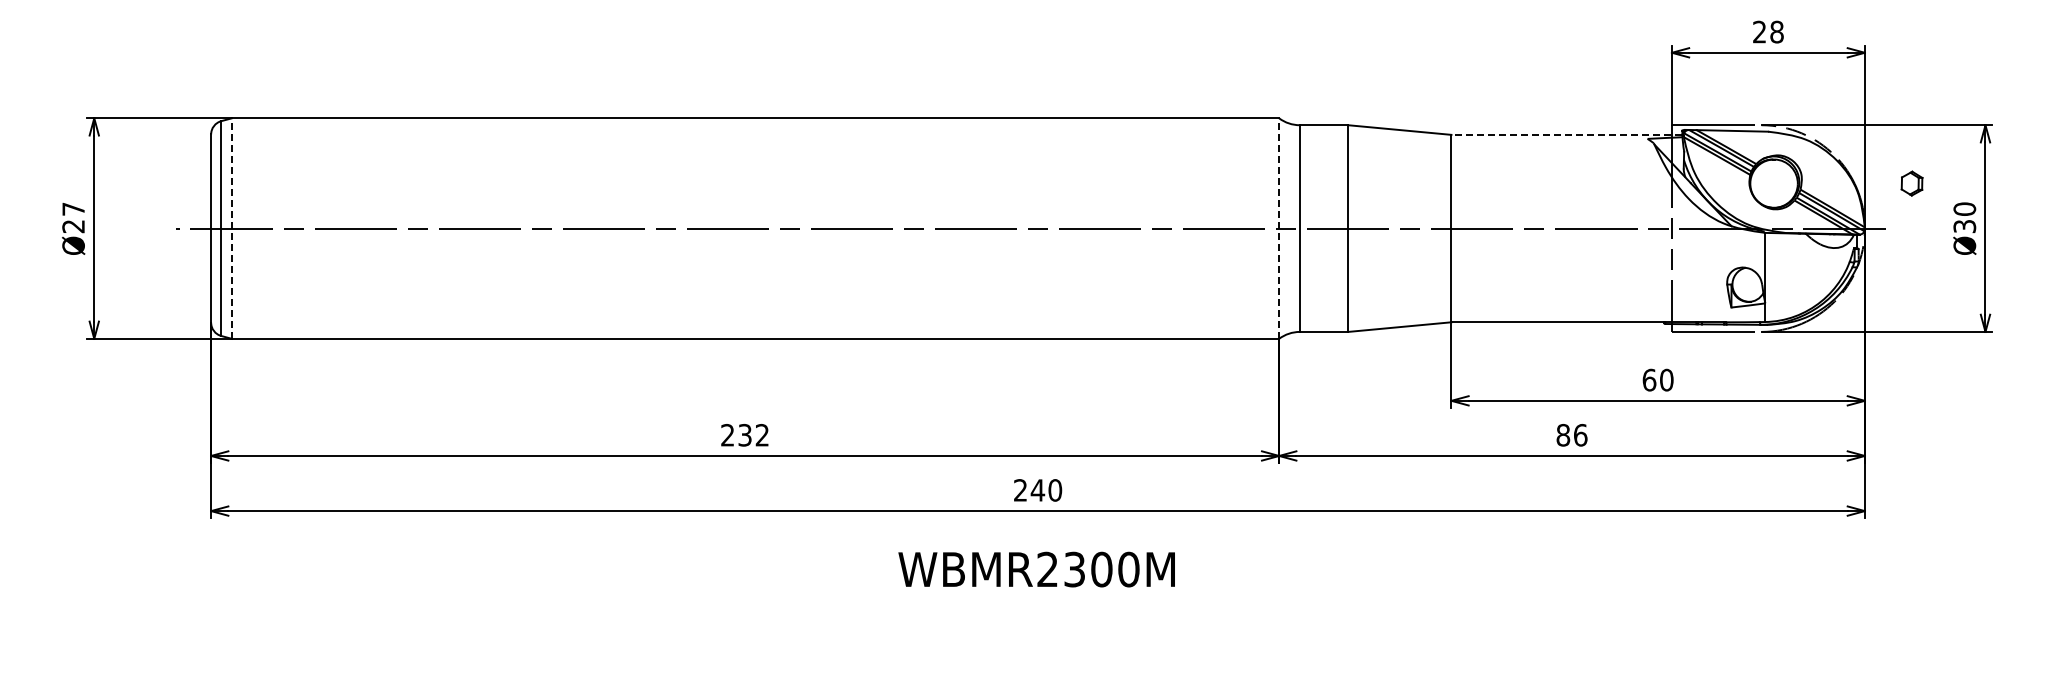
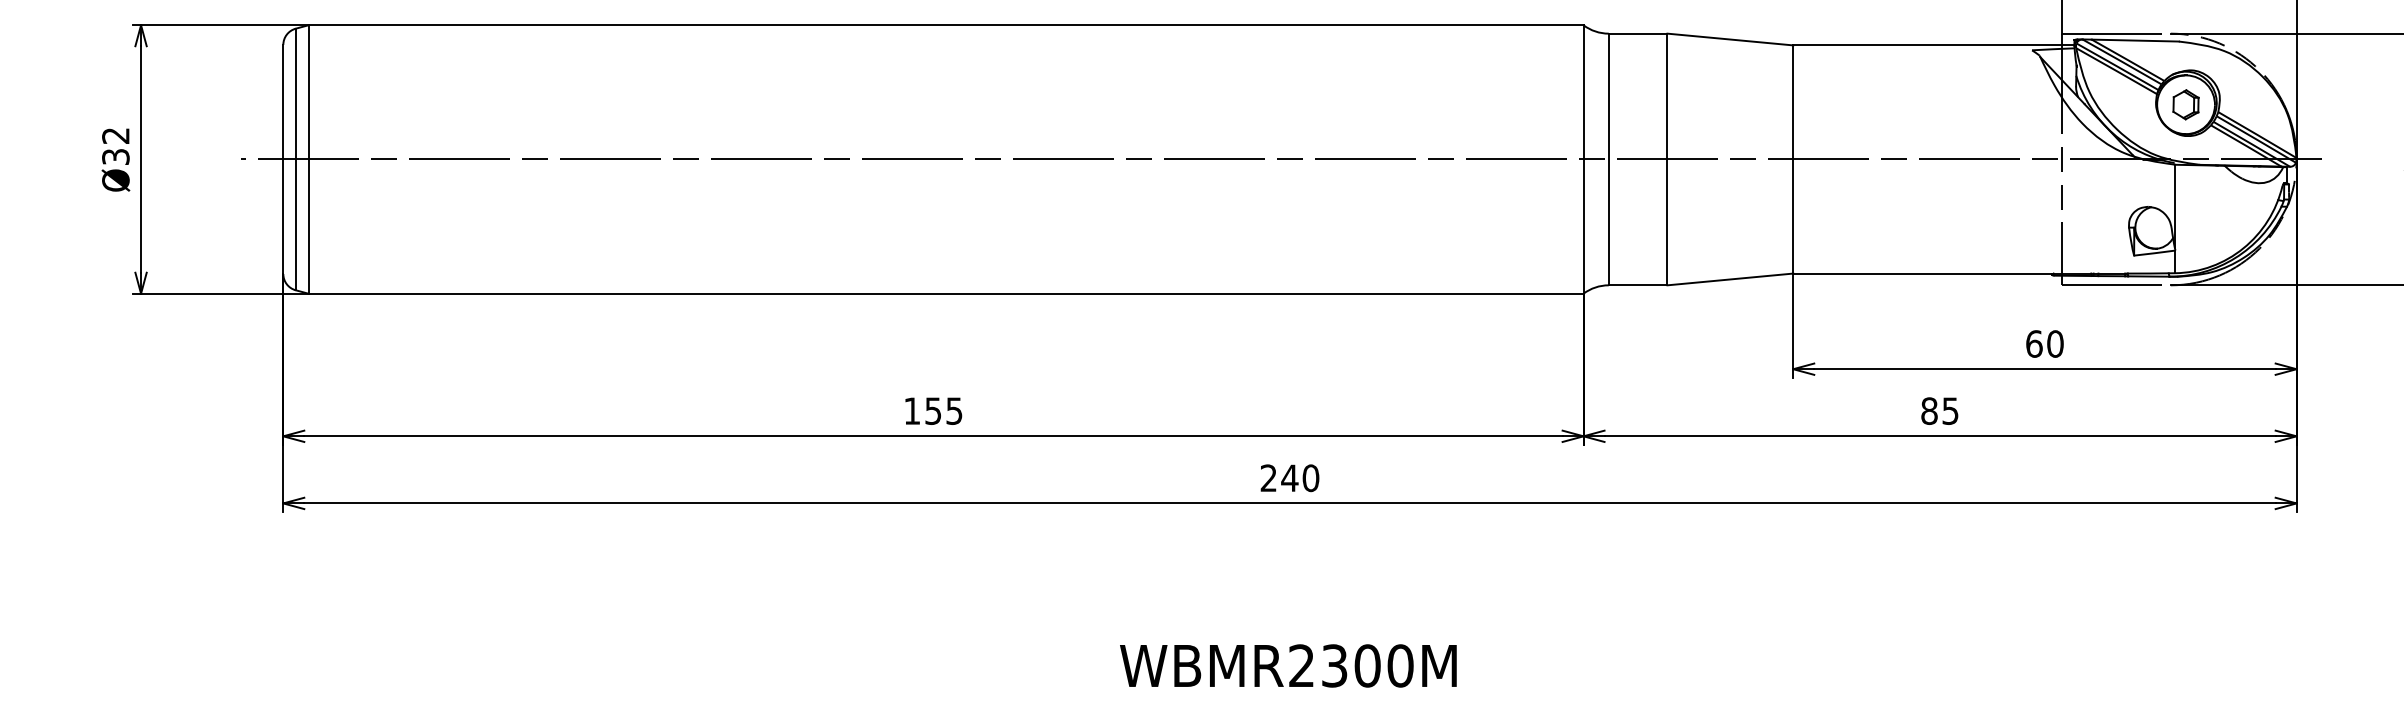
line: (1566, 134) -> (1933, 44), dashed -> solid
part: (1911, 183) -> (2185, 104), moved
text: (73, 217) -> (115, 146), Ø27 -> Ø32
line: (231, 228) -> (308, 159), dashed -> solid
line: (1279, 228) -> (1583, 159), dashed -> solid
text: (744, 434) -> (932, 410), 232 -> 155
text: (1580, 434) -> (1950, 410), 86 -> 85
text: (1036, 569) -> (1288, 665), moved

